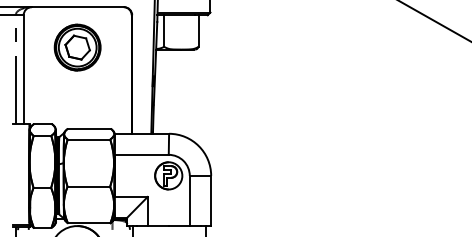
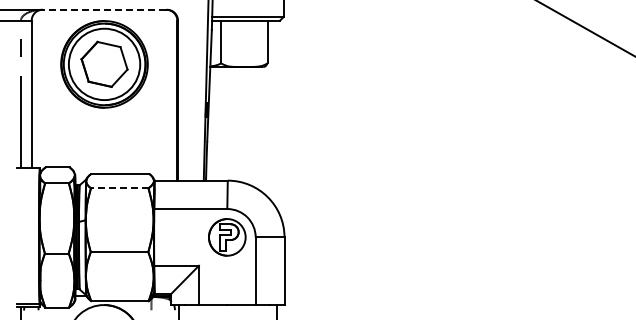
line: (77, 6) -> (104, 9), solid -> dashed
part: (77, 47) -> (104, 64), size x1.4
line: (88, 139) -> (119, 188), solid -> dashed

